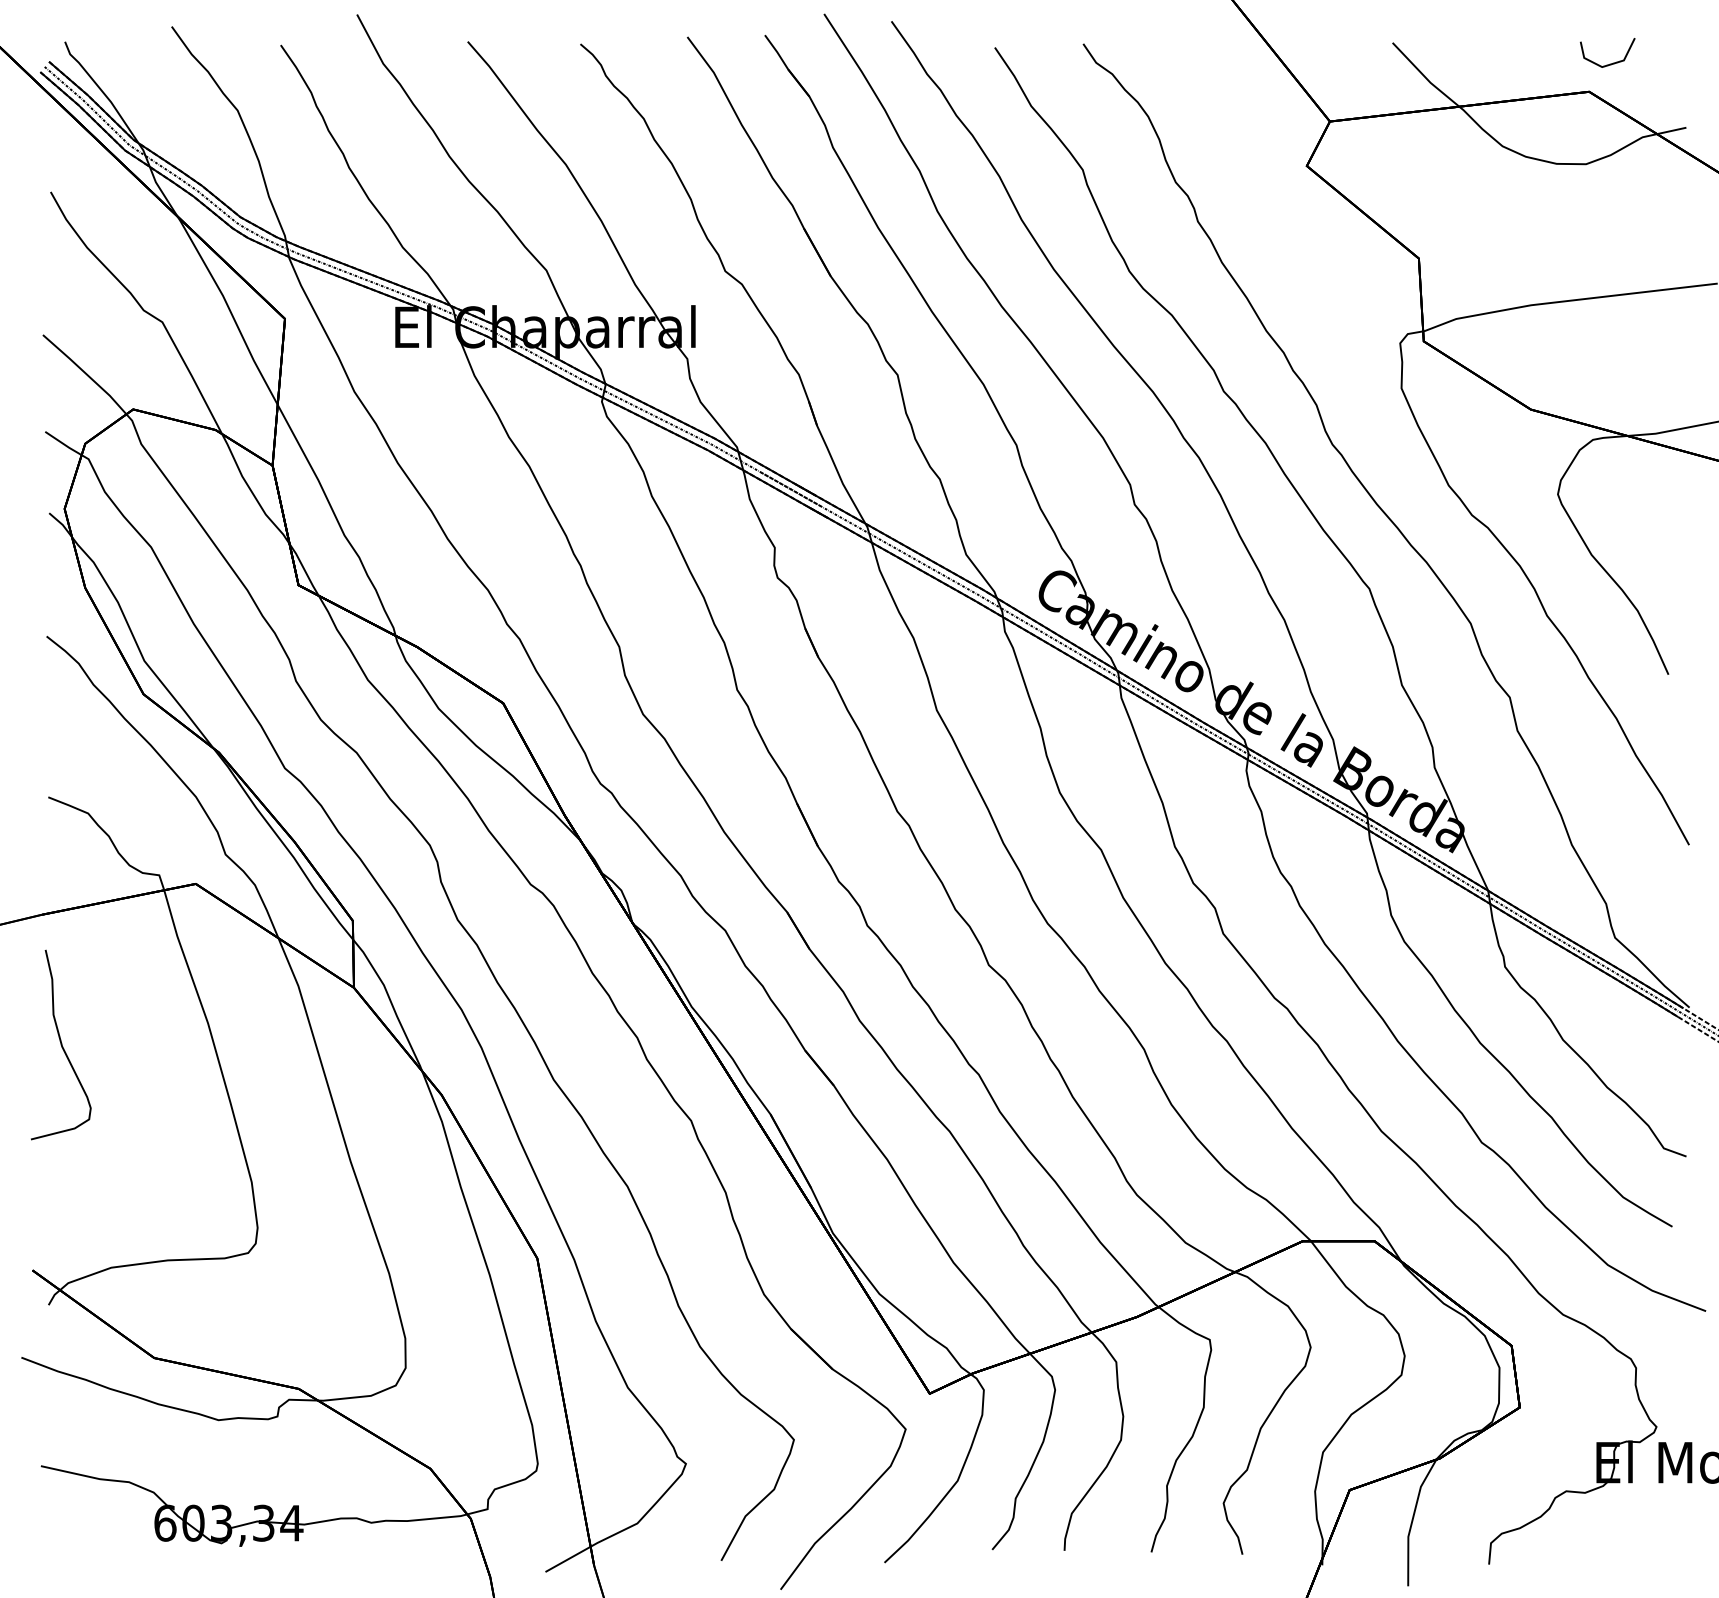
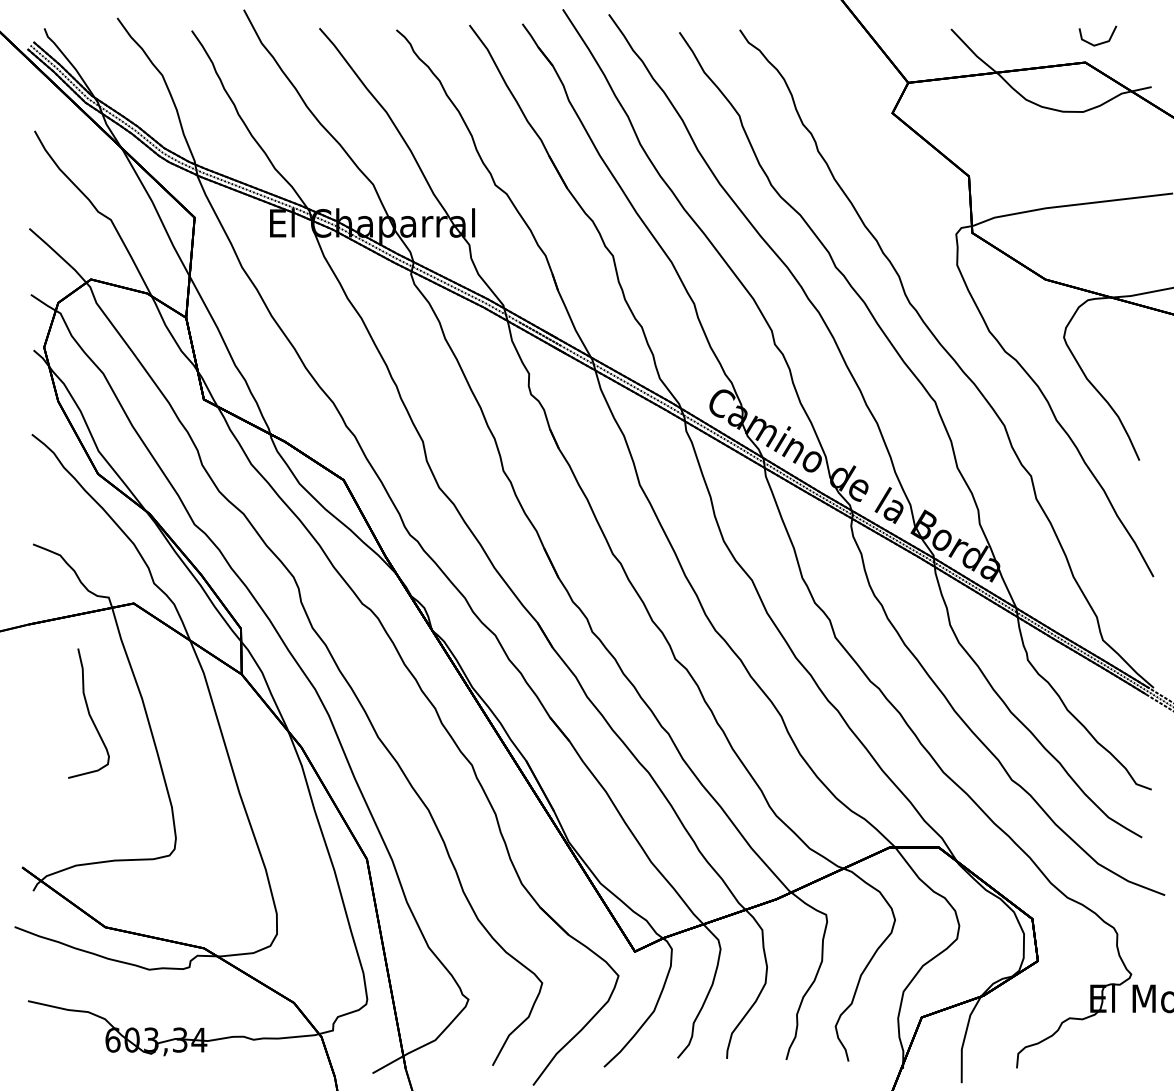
curve: (60, 1045) -> (88, 713), moved

